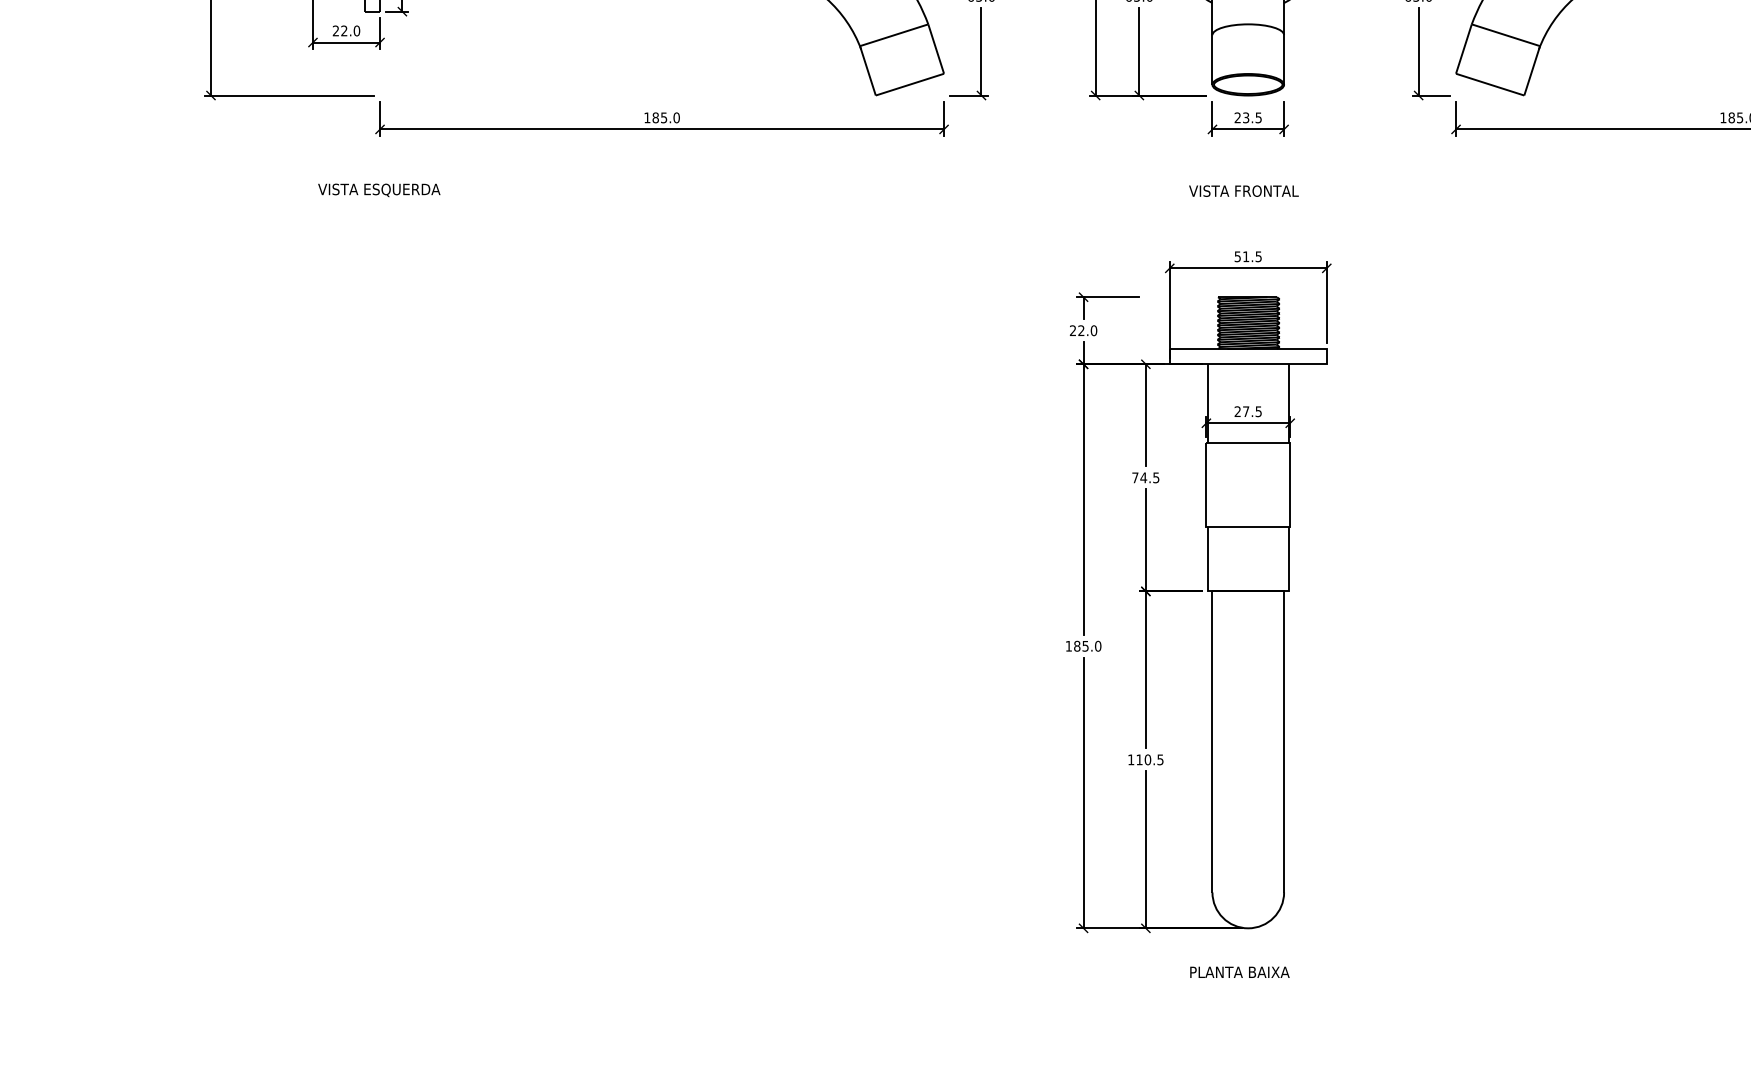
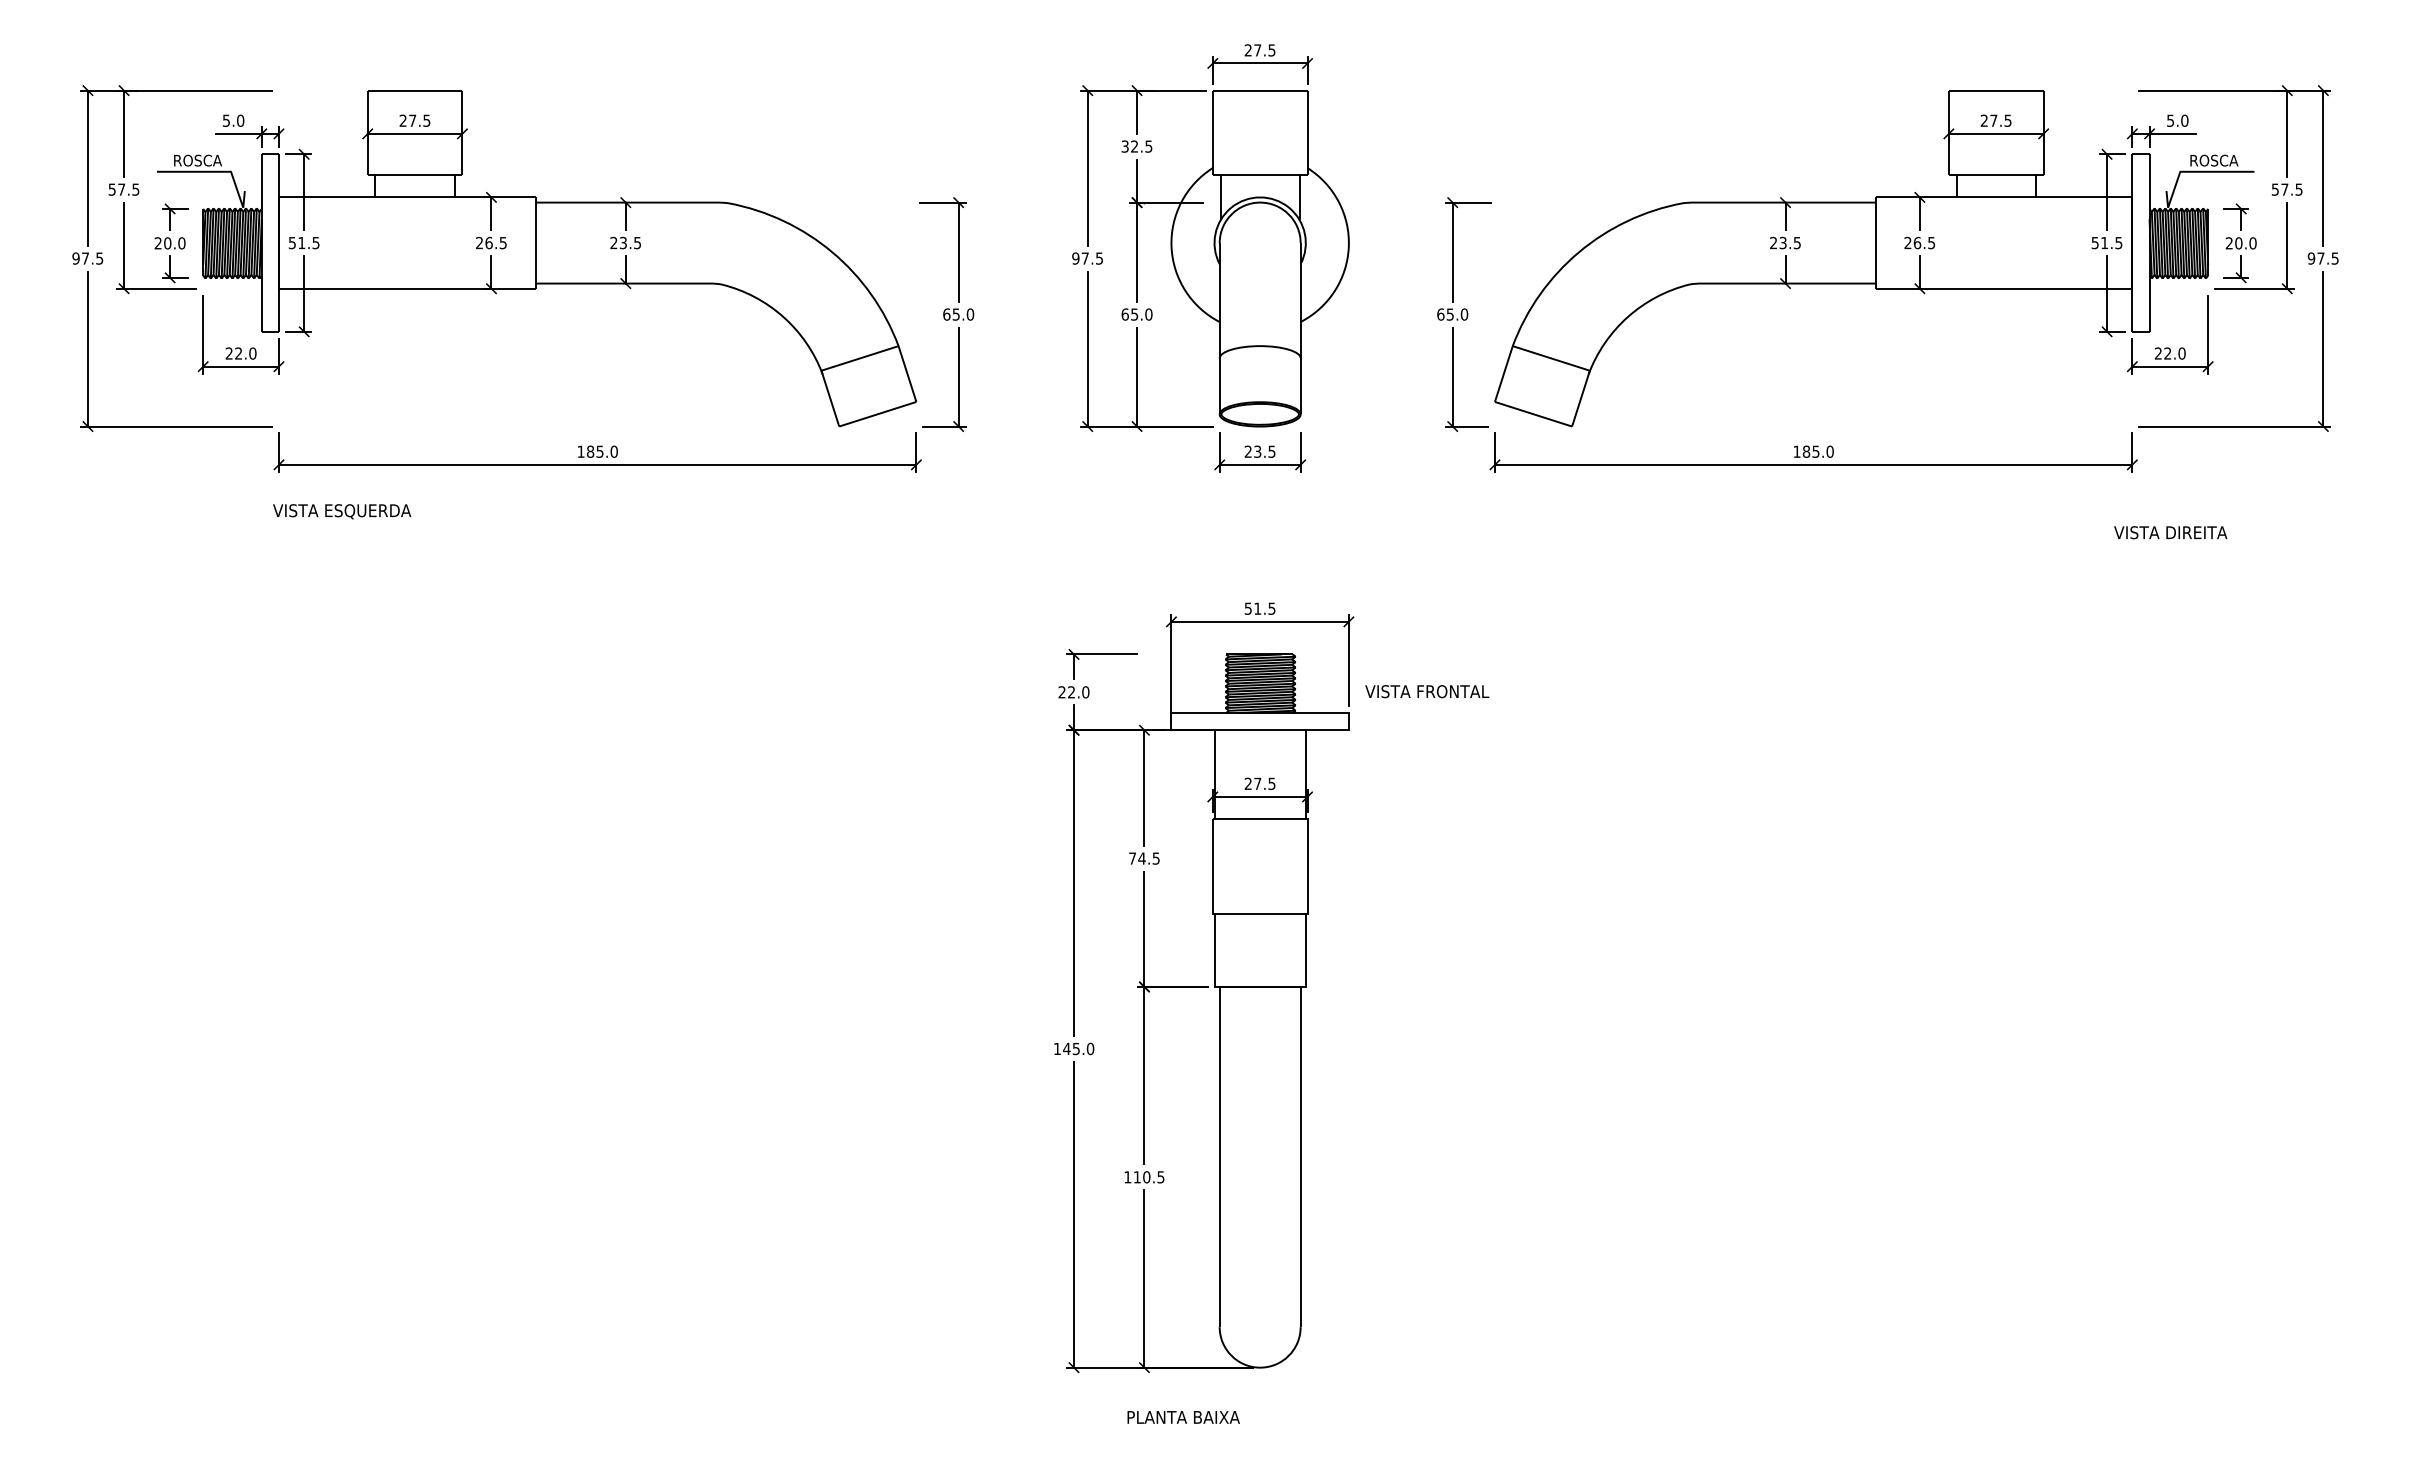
text: (379, 190) -> (342, 511), moved
text: (1244, 191) -> (1427, 691), moved
text: (1076, 645) -> (1066, 1048), 185.0 -> 145.0
text: (1239, 972) -> (1183, 1417), moved

